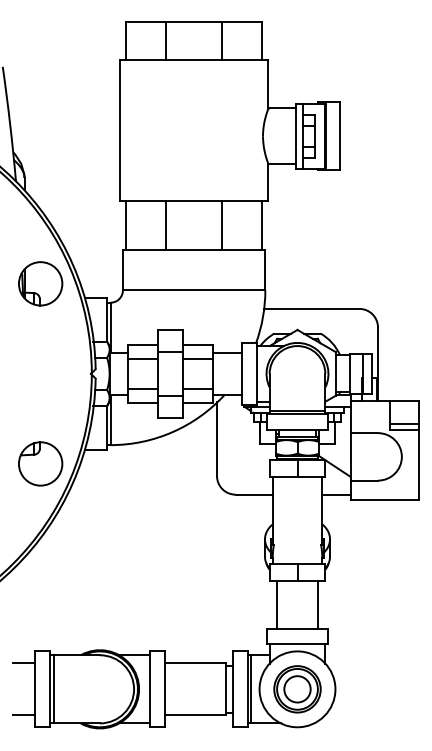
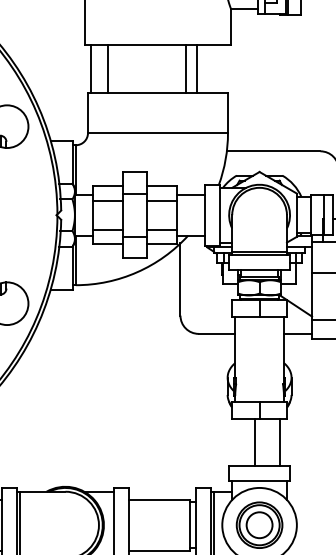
line: (165, 225) -> (107, 69), moved
line: (262, 225) -> (197, 69), moved
line: (276, 604) -> (254, 441), moved

